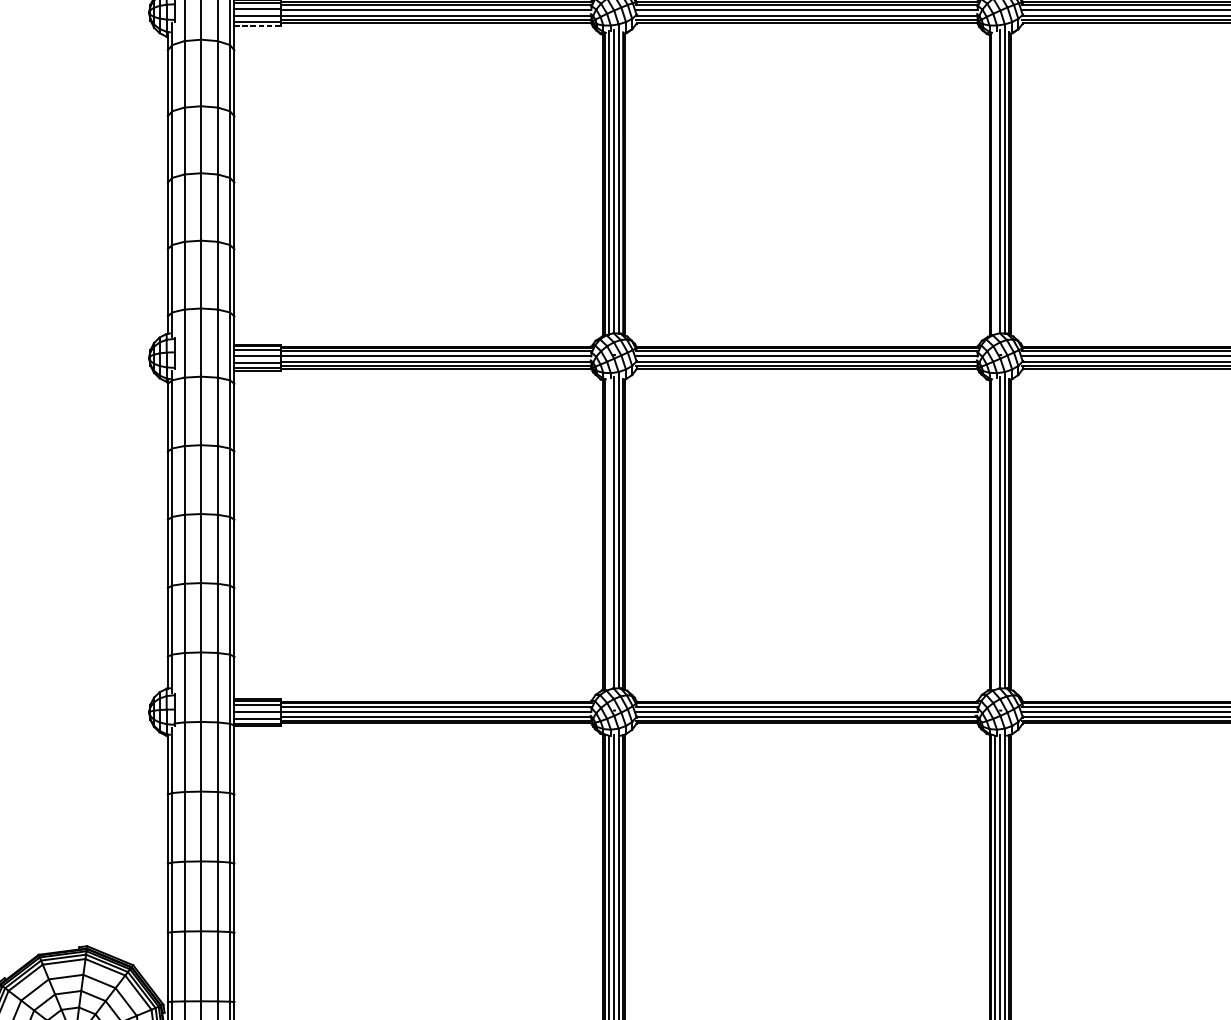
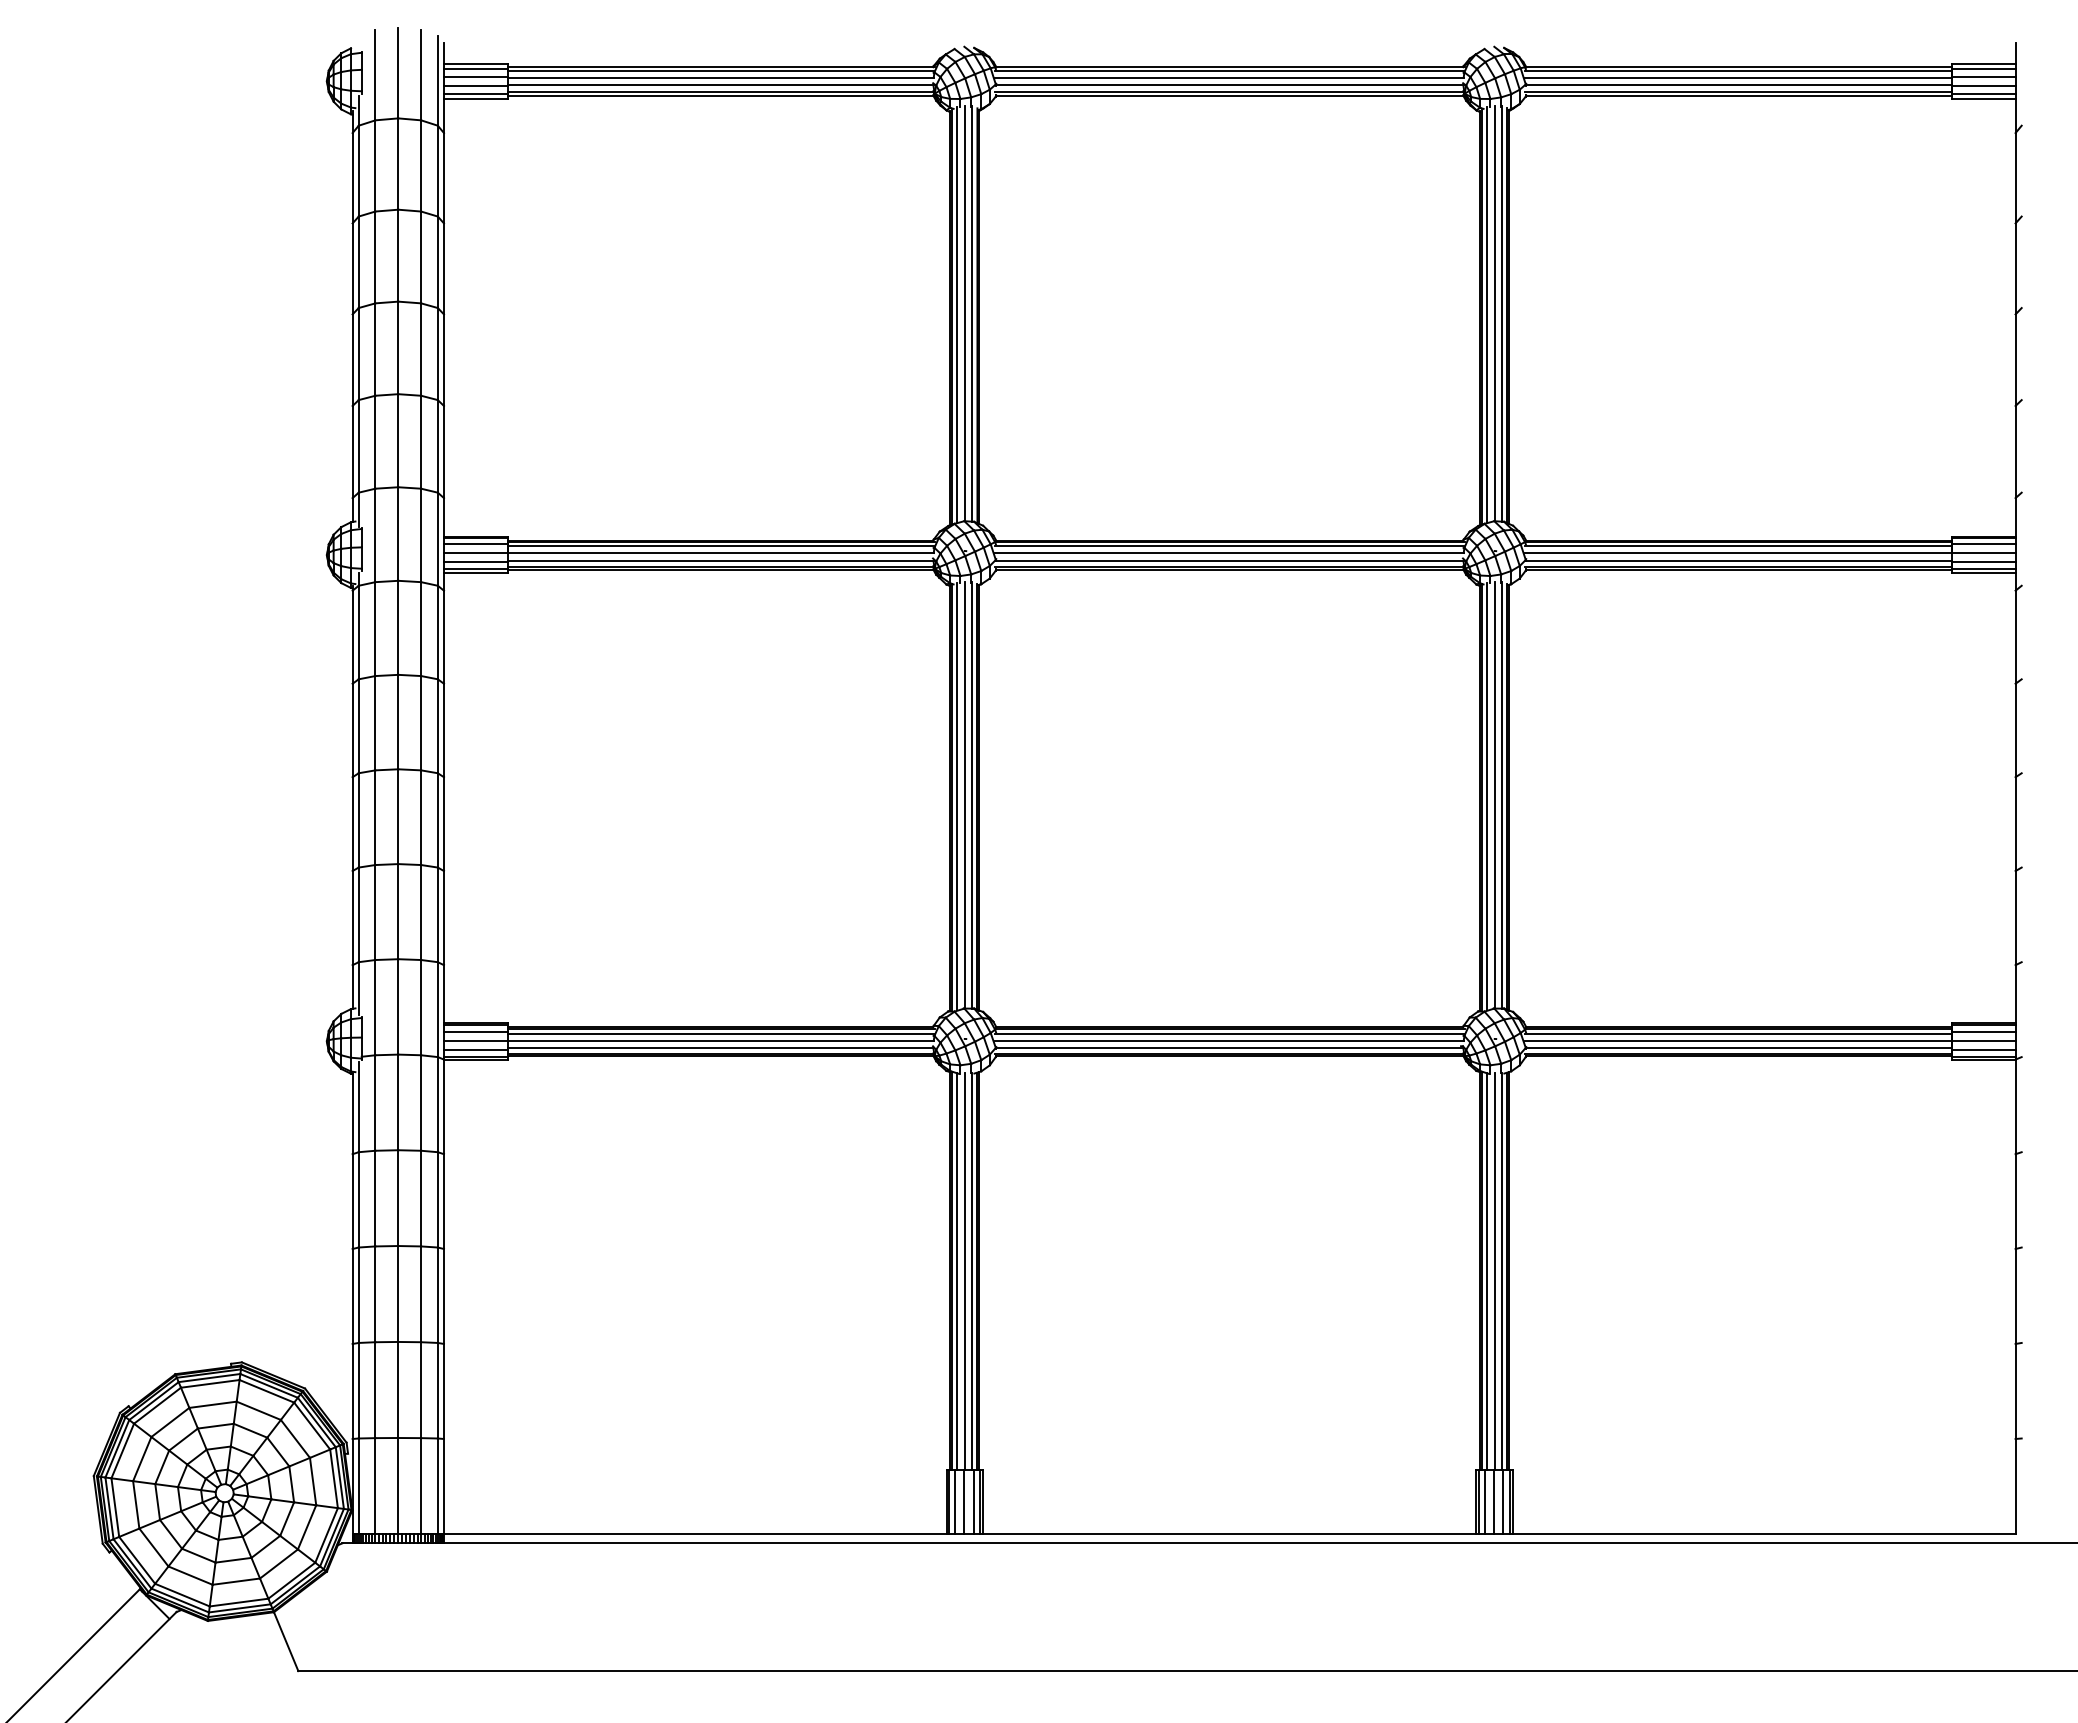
line: (257, 25) -> (475, 99), dashed -> solid
line: (994, 182) -> (1487, 314), added
line: (608, 533) -> (957, 796), added
line: (994, 533) -> (1487, 796), added

